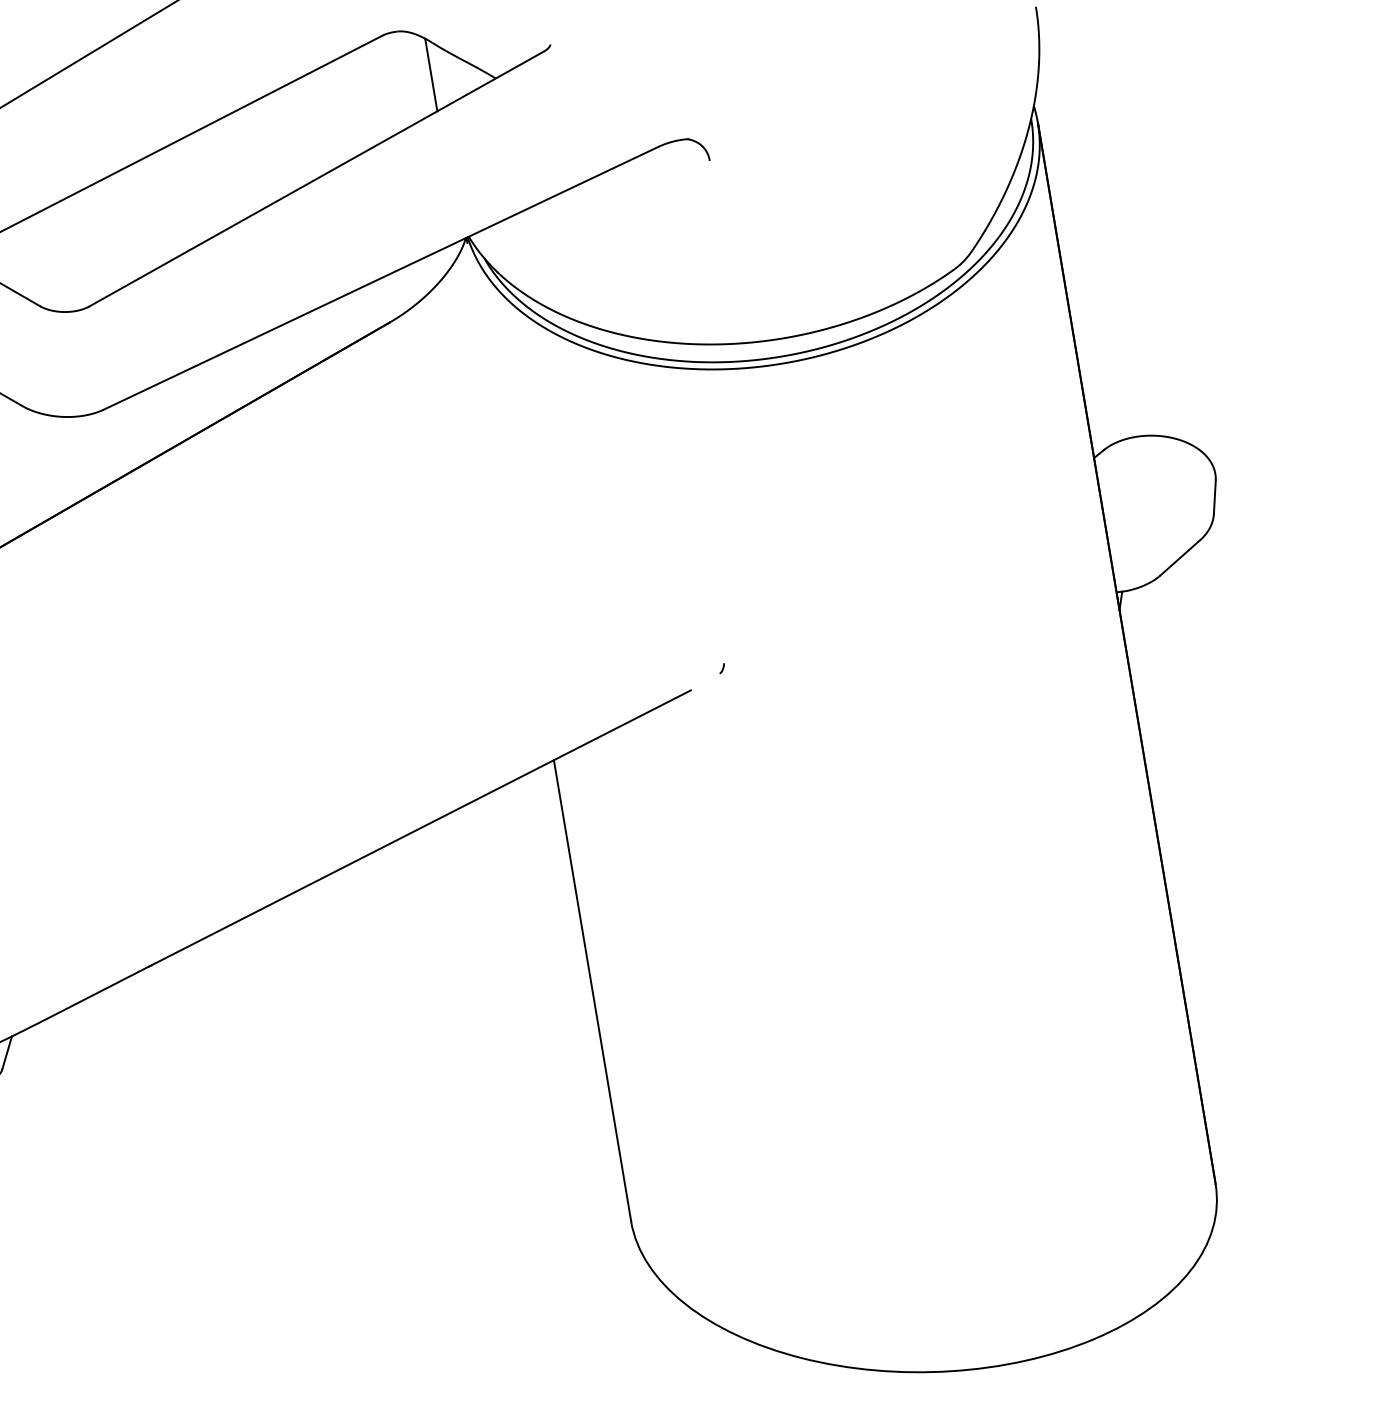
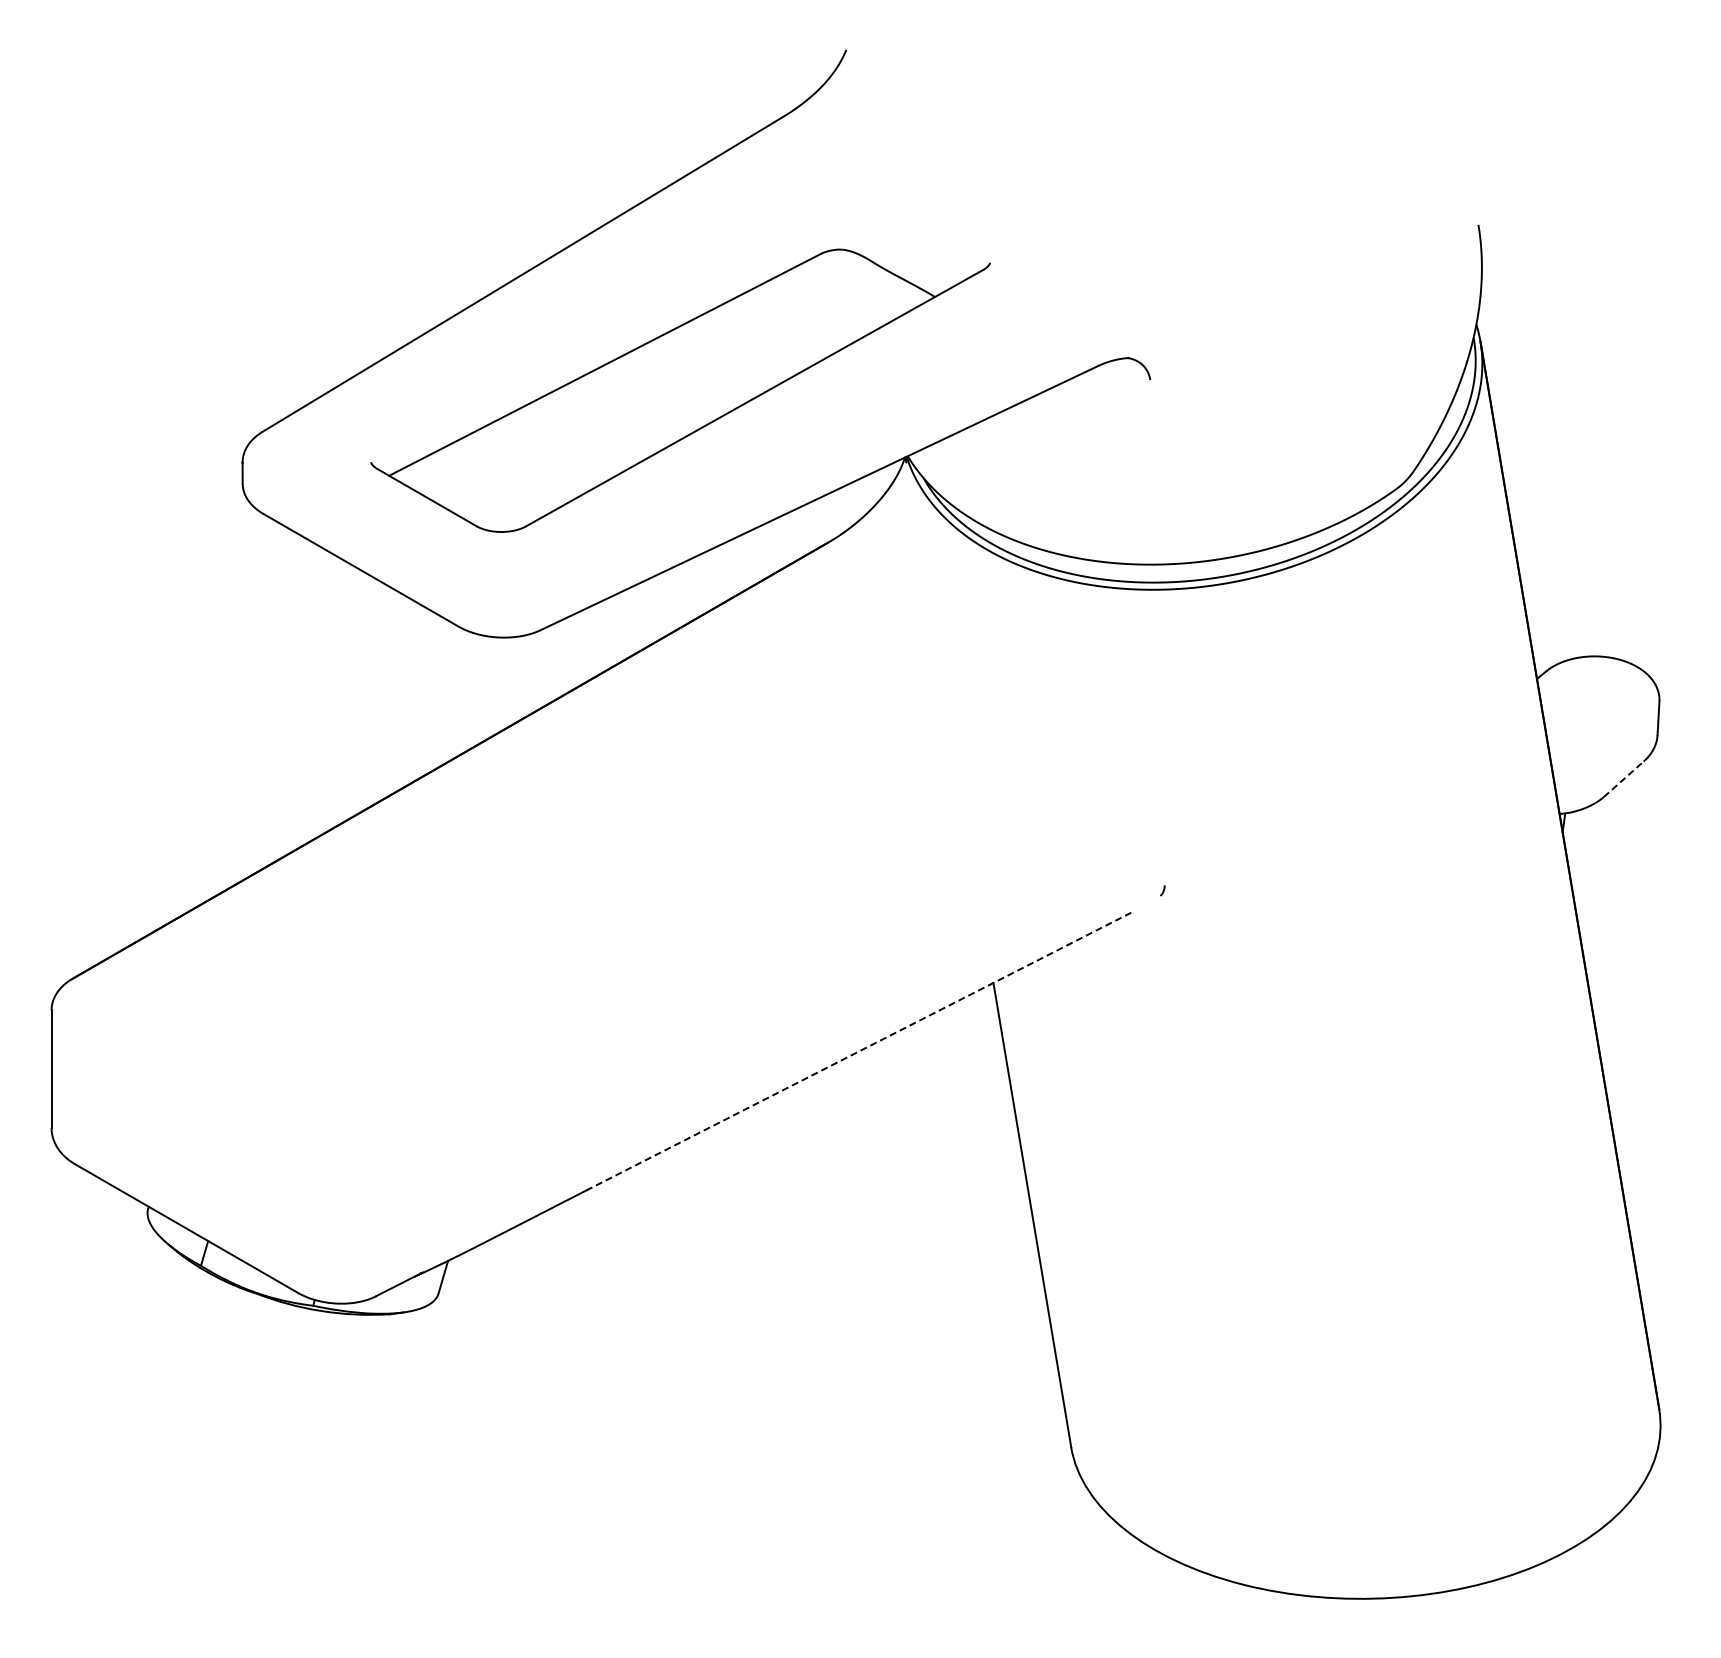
line: (430, 75) -> (869, 293), removed
line: (1180, 558) -> (1623, 779), solid -> dashed
line: (419, 828) -> (858, 1051), solid -> dashed

